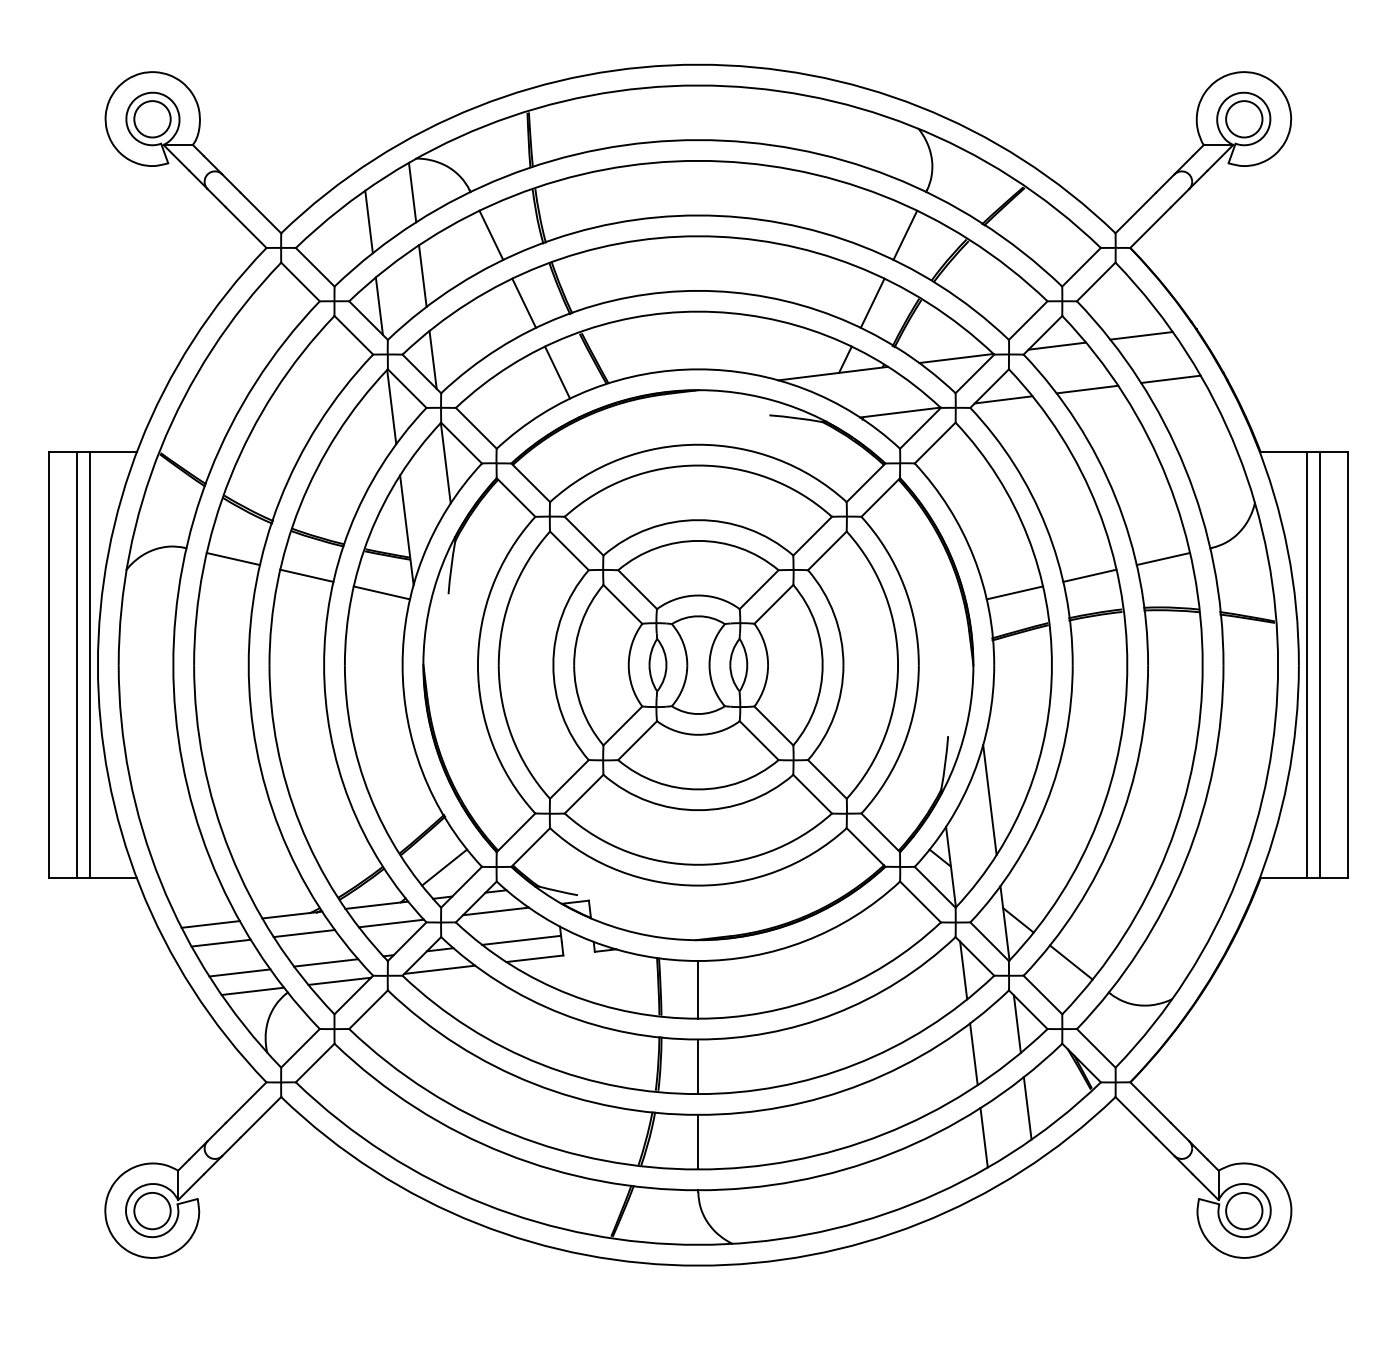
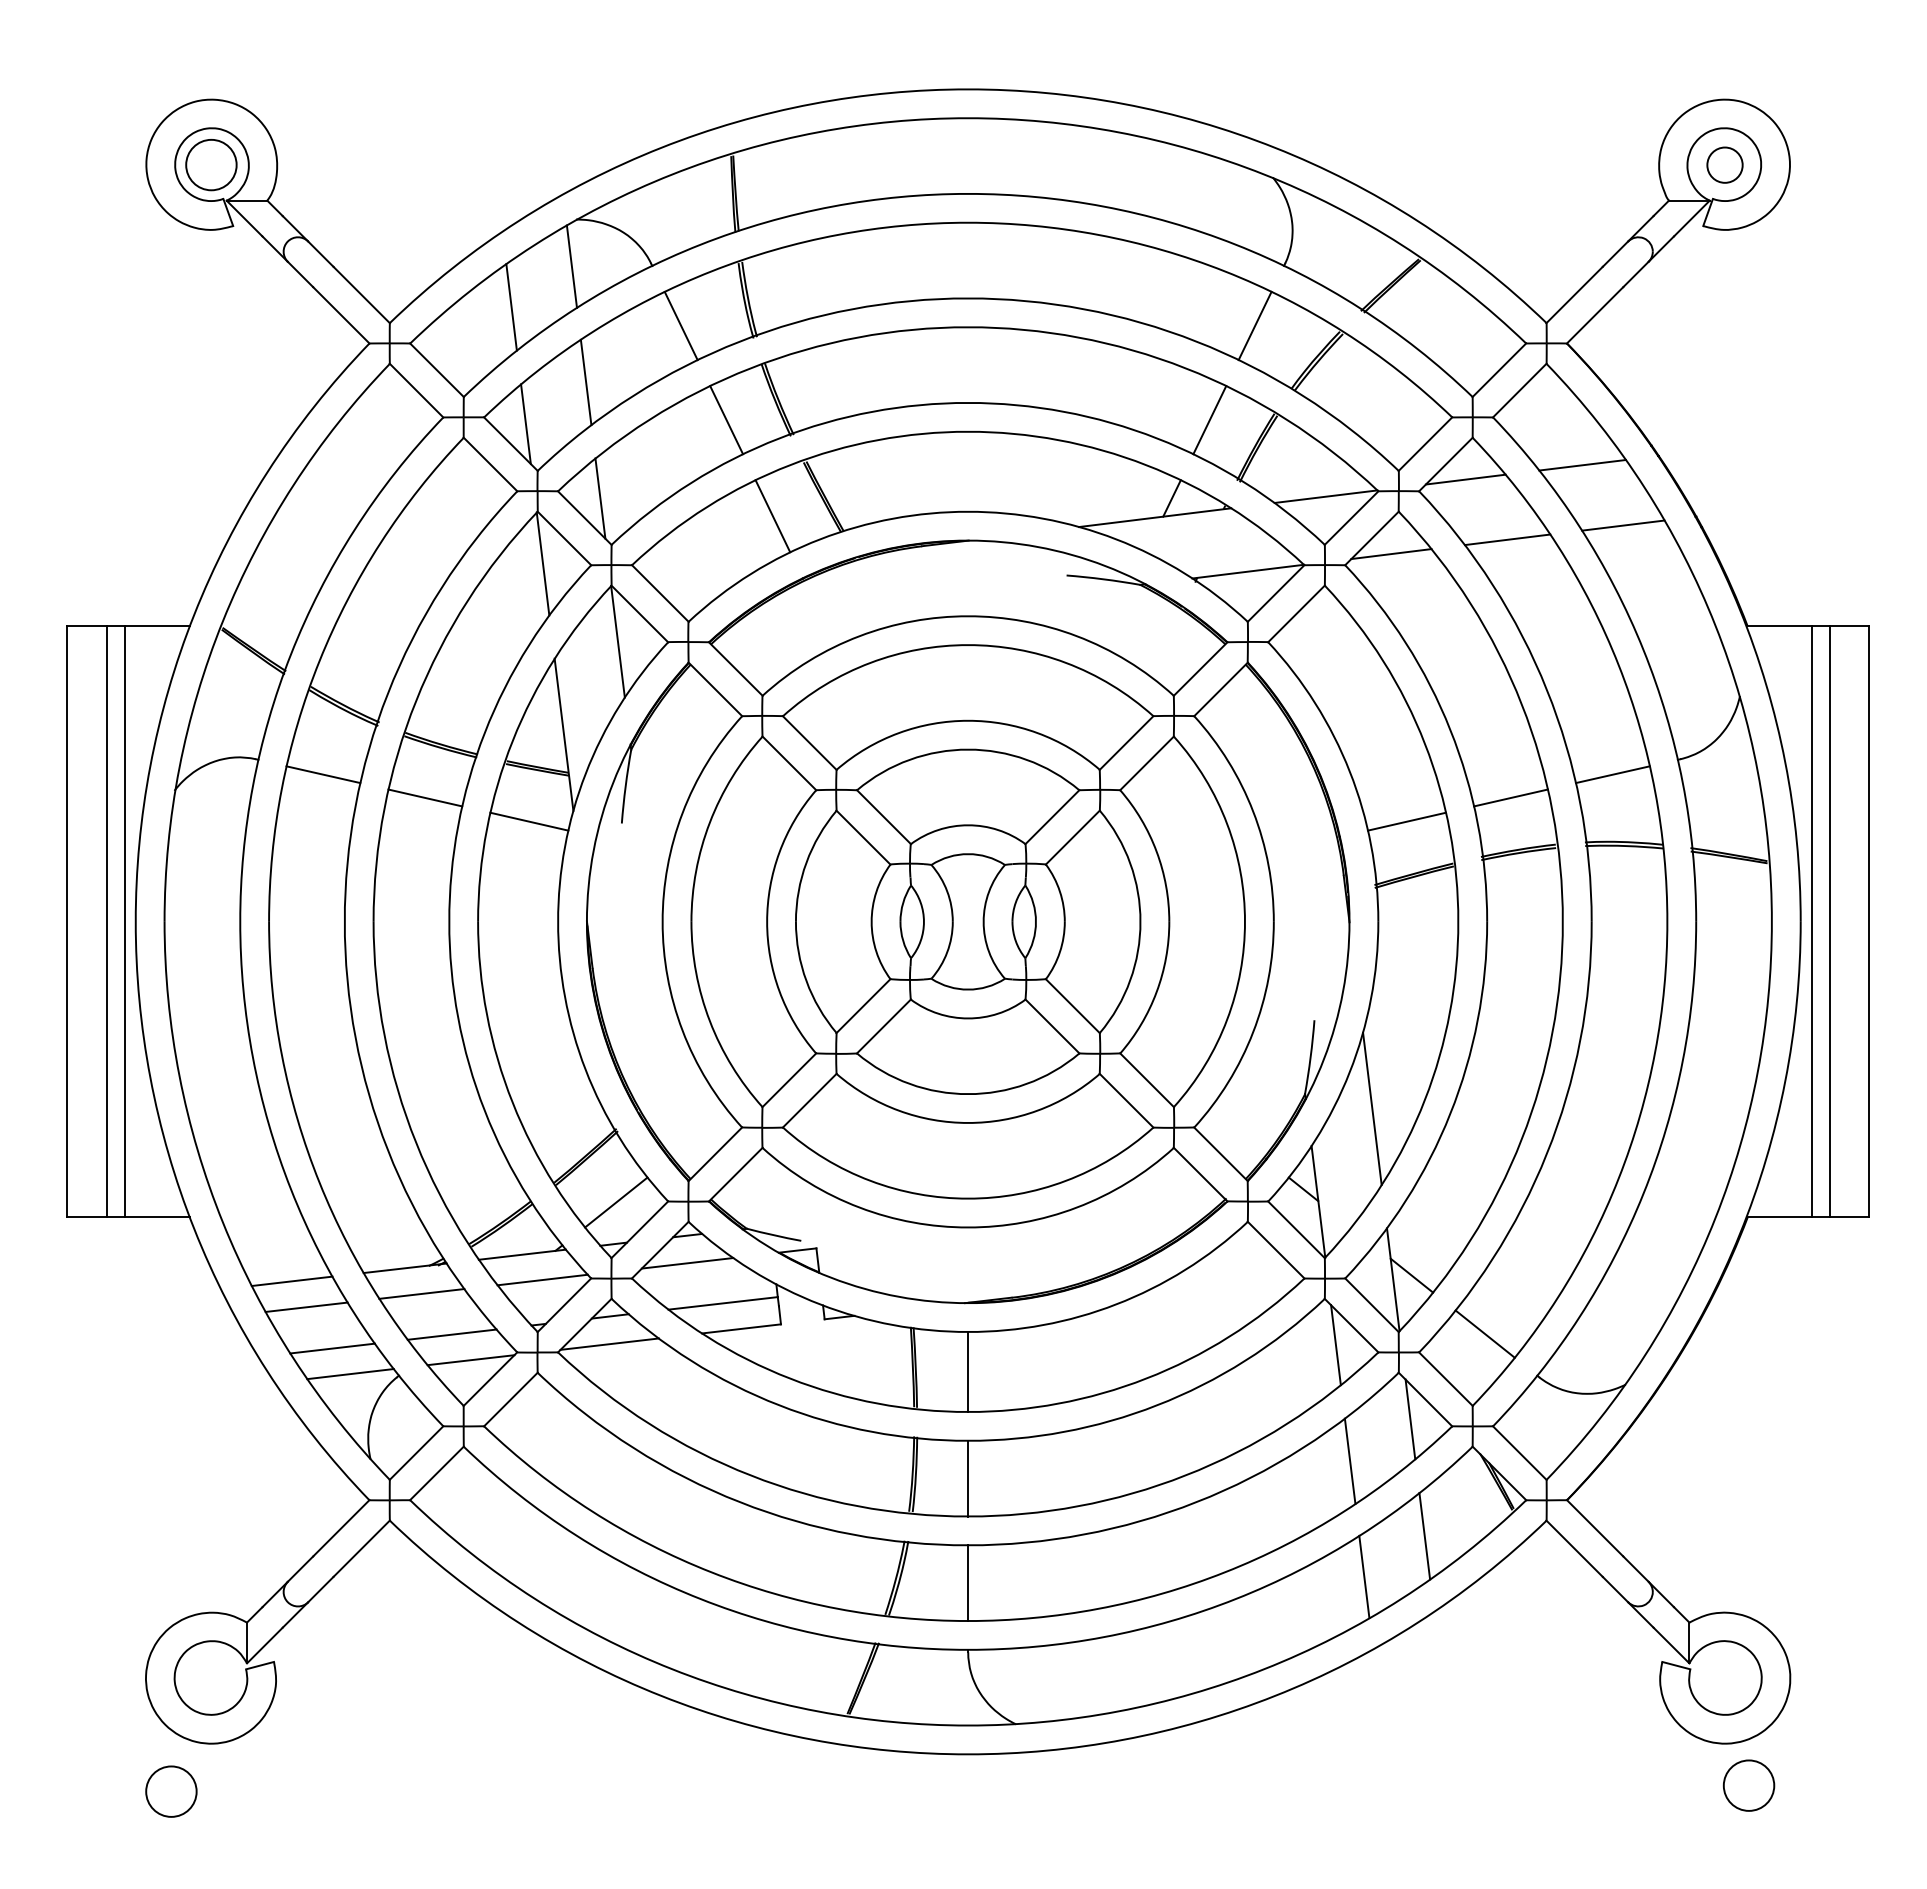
circle: (1243, 119) -> (1724, 165), size x0.7
circle: (152, 1210) -> (171, 1791), moved
circle: (1243, 1210) -> (1748, 1785), moved

